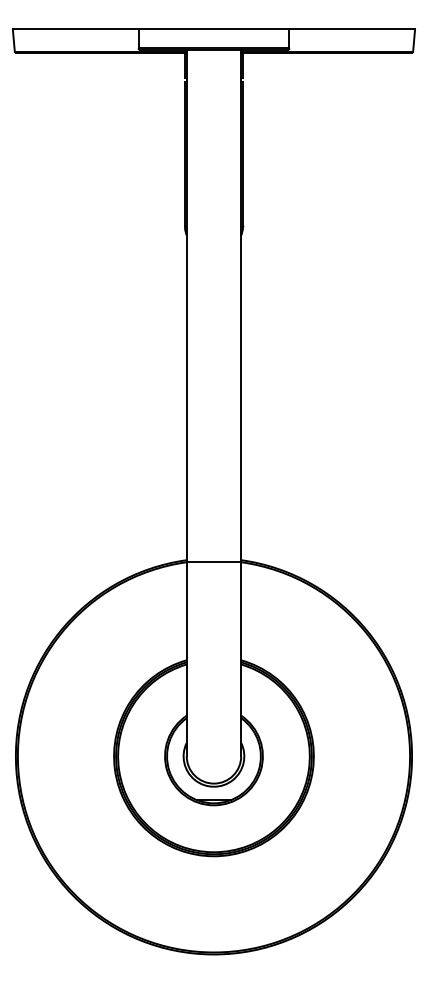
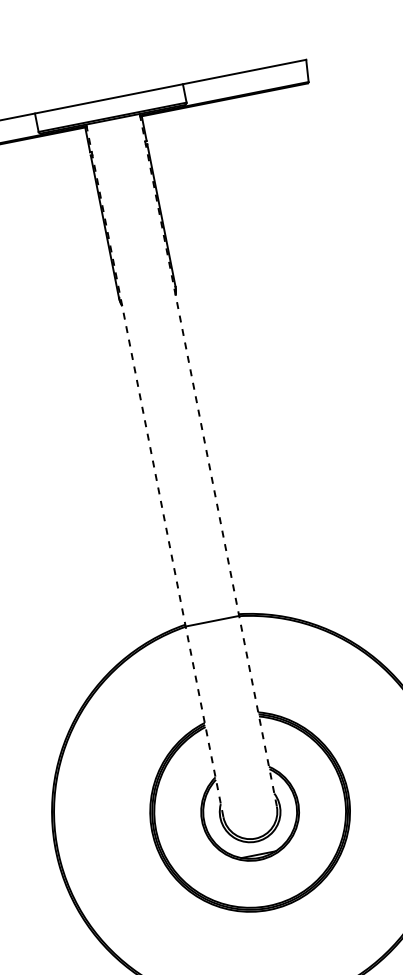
line: (186, 403) -> (154, 471), solid -> dashed
line: (241, 403) -> (208, 460), solid -> dashed

